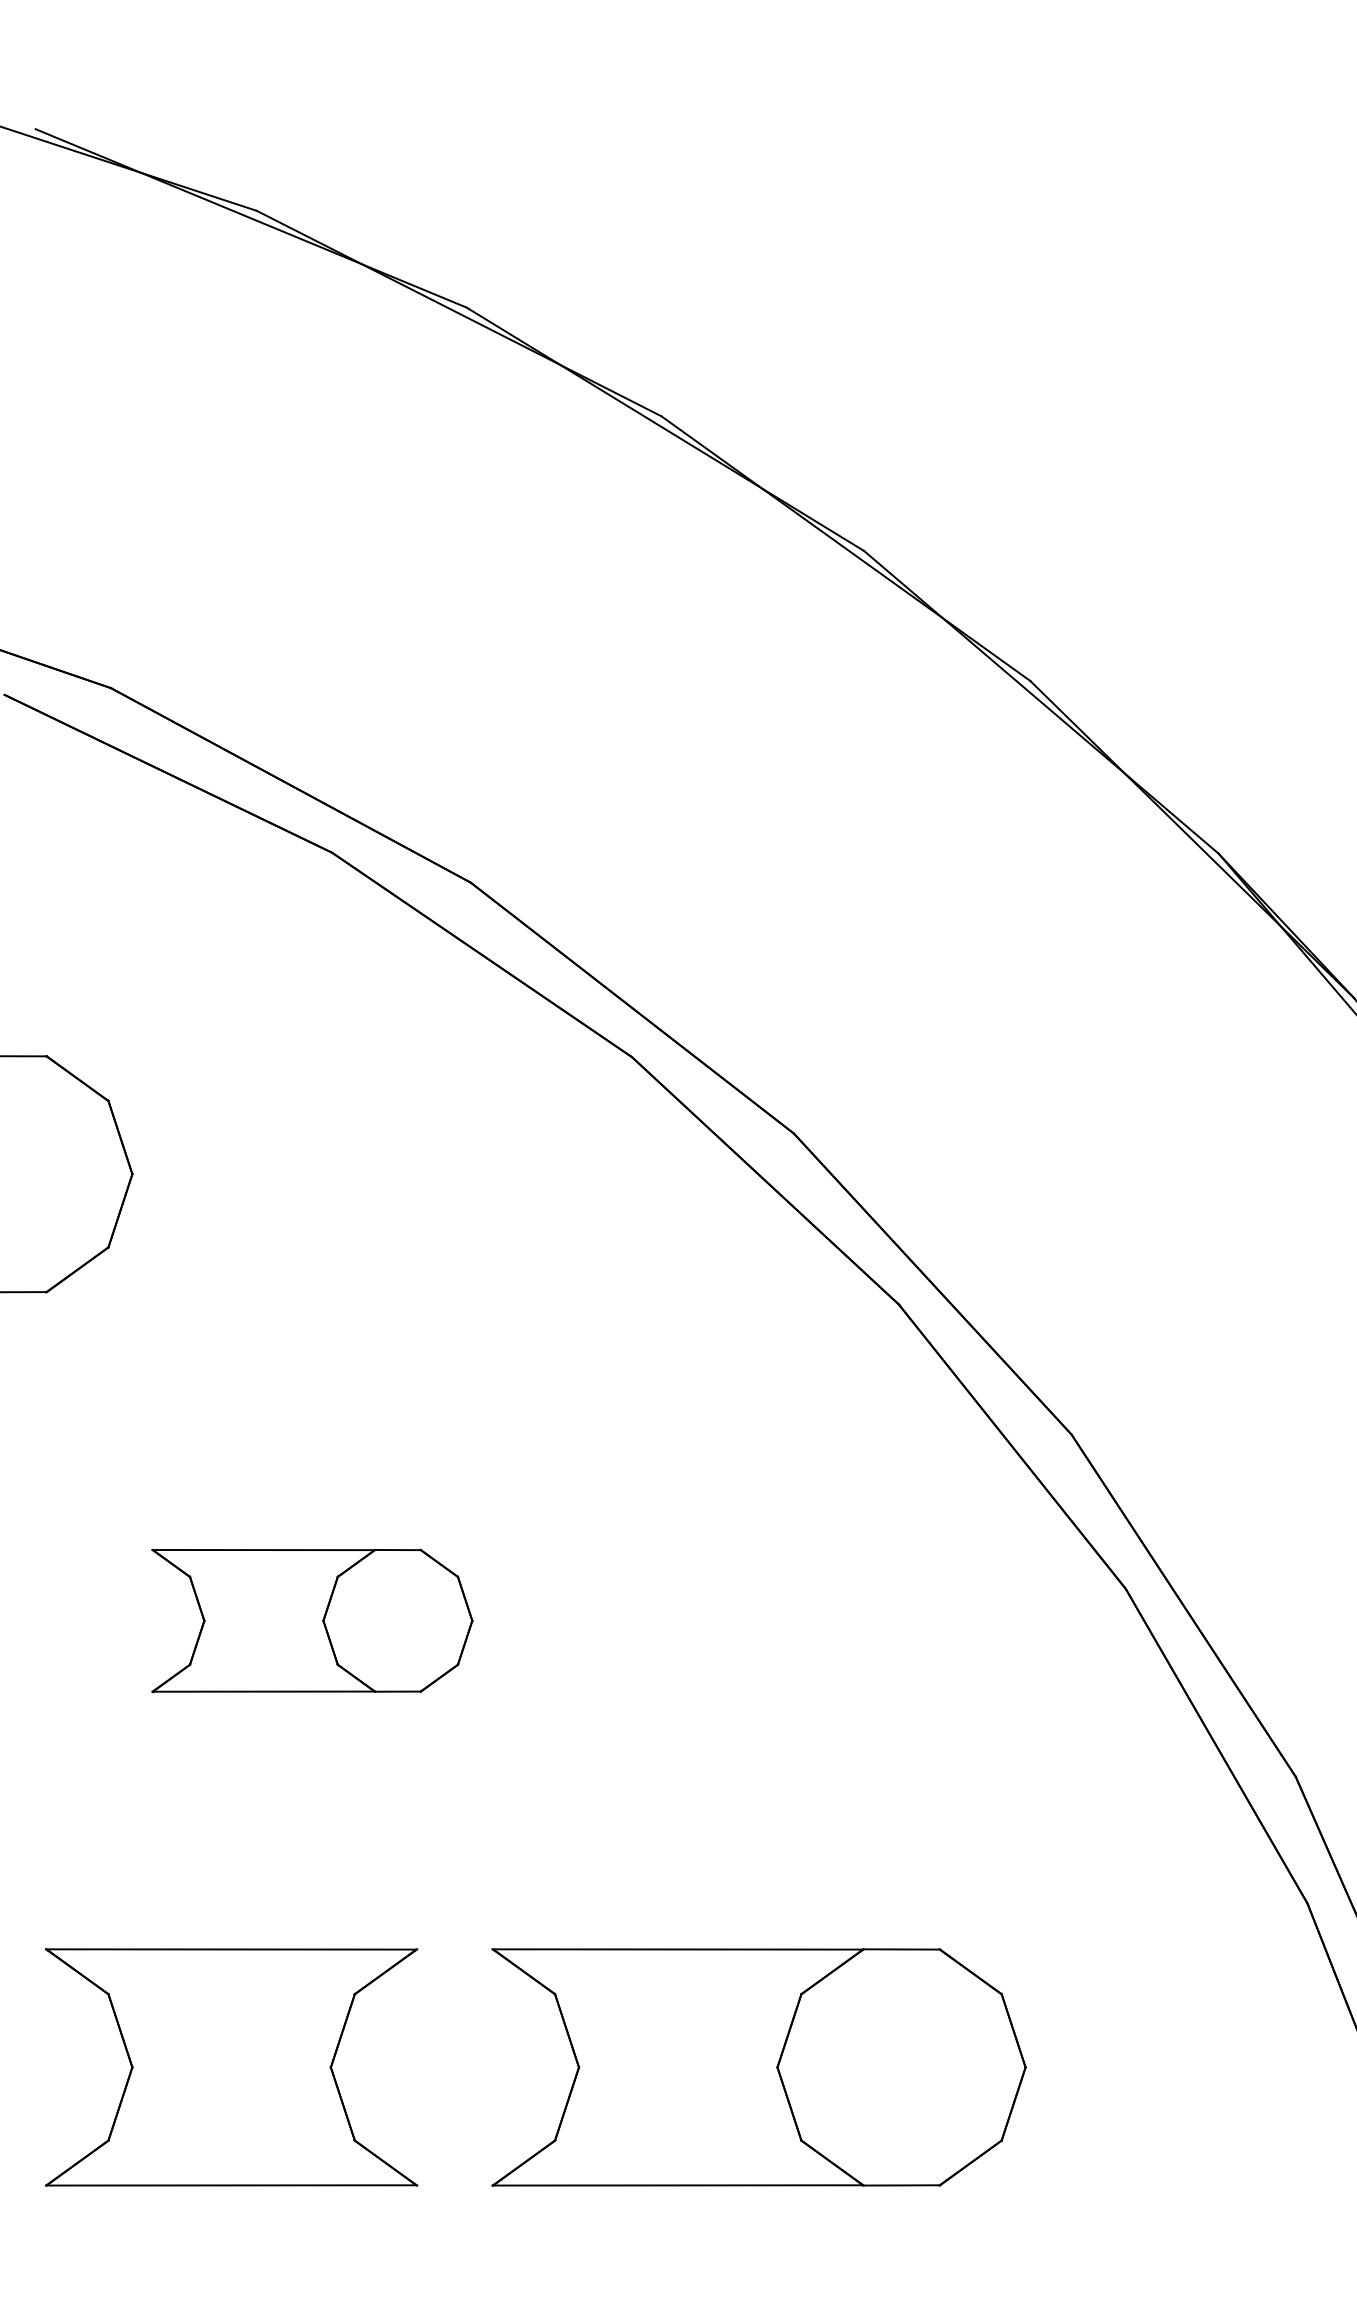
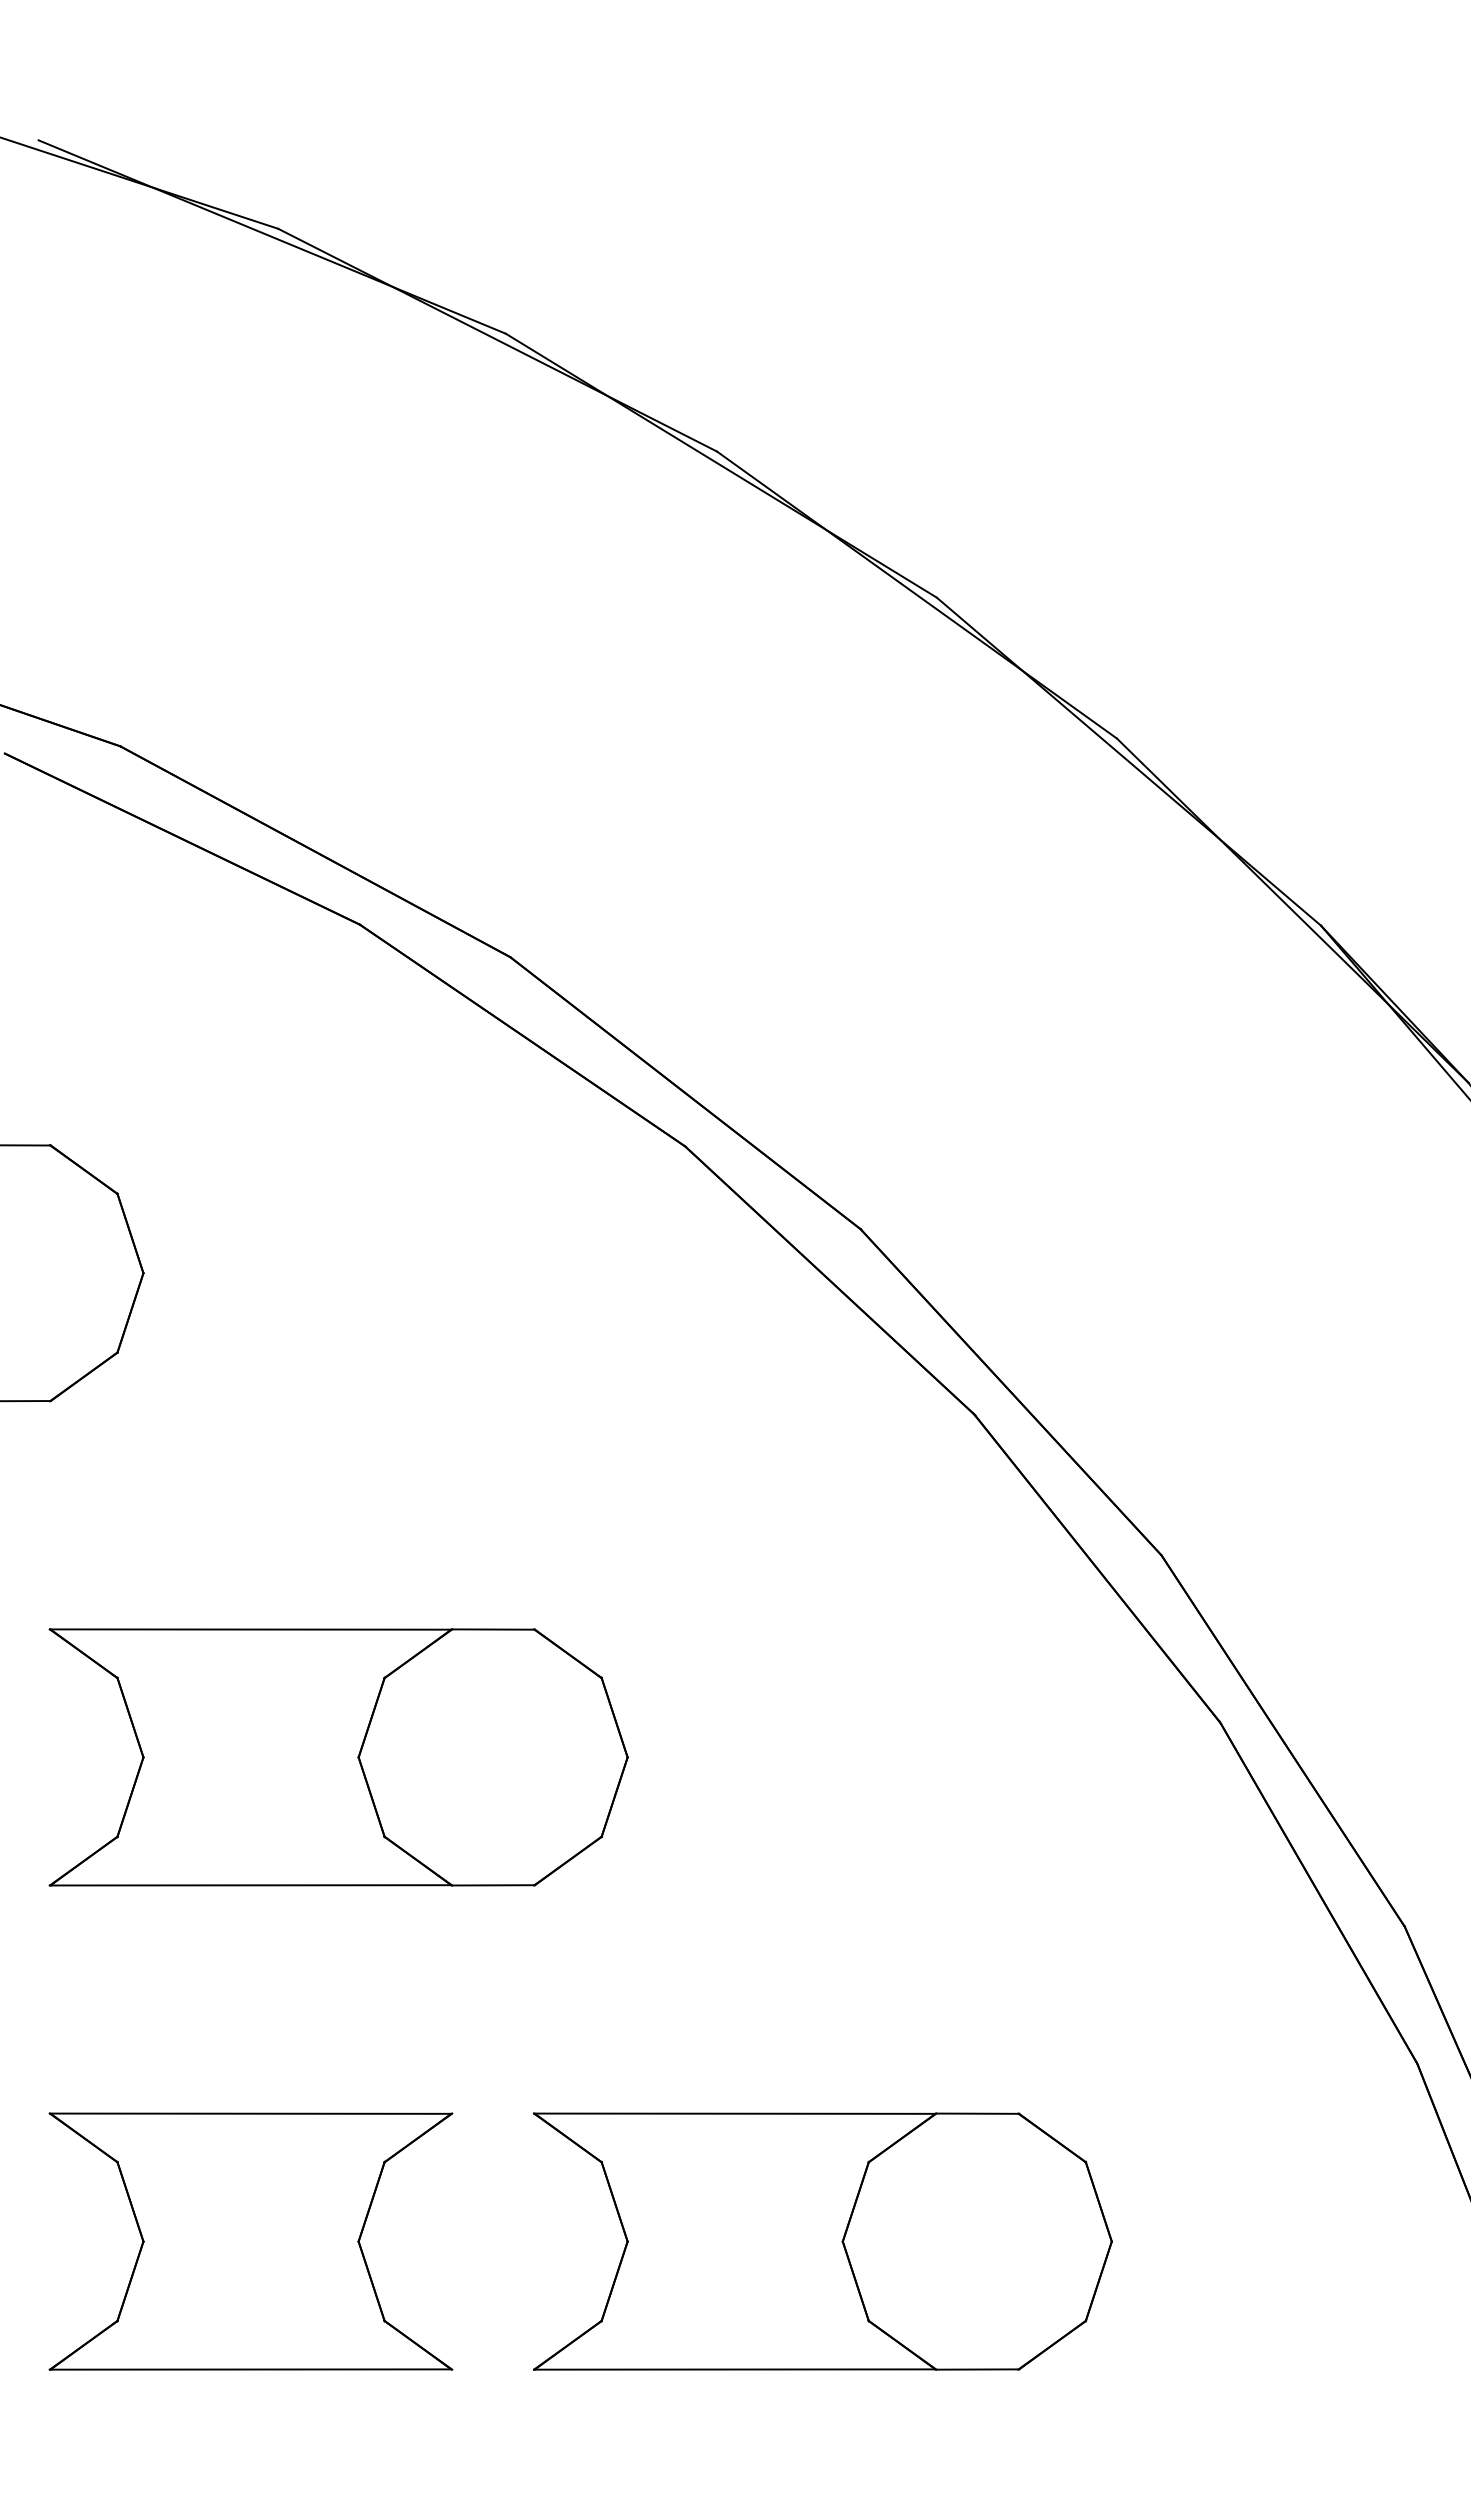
part: (312, 1620) -> (338, 1757), size x1.67

